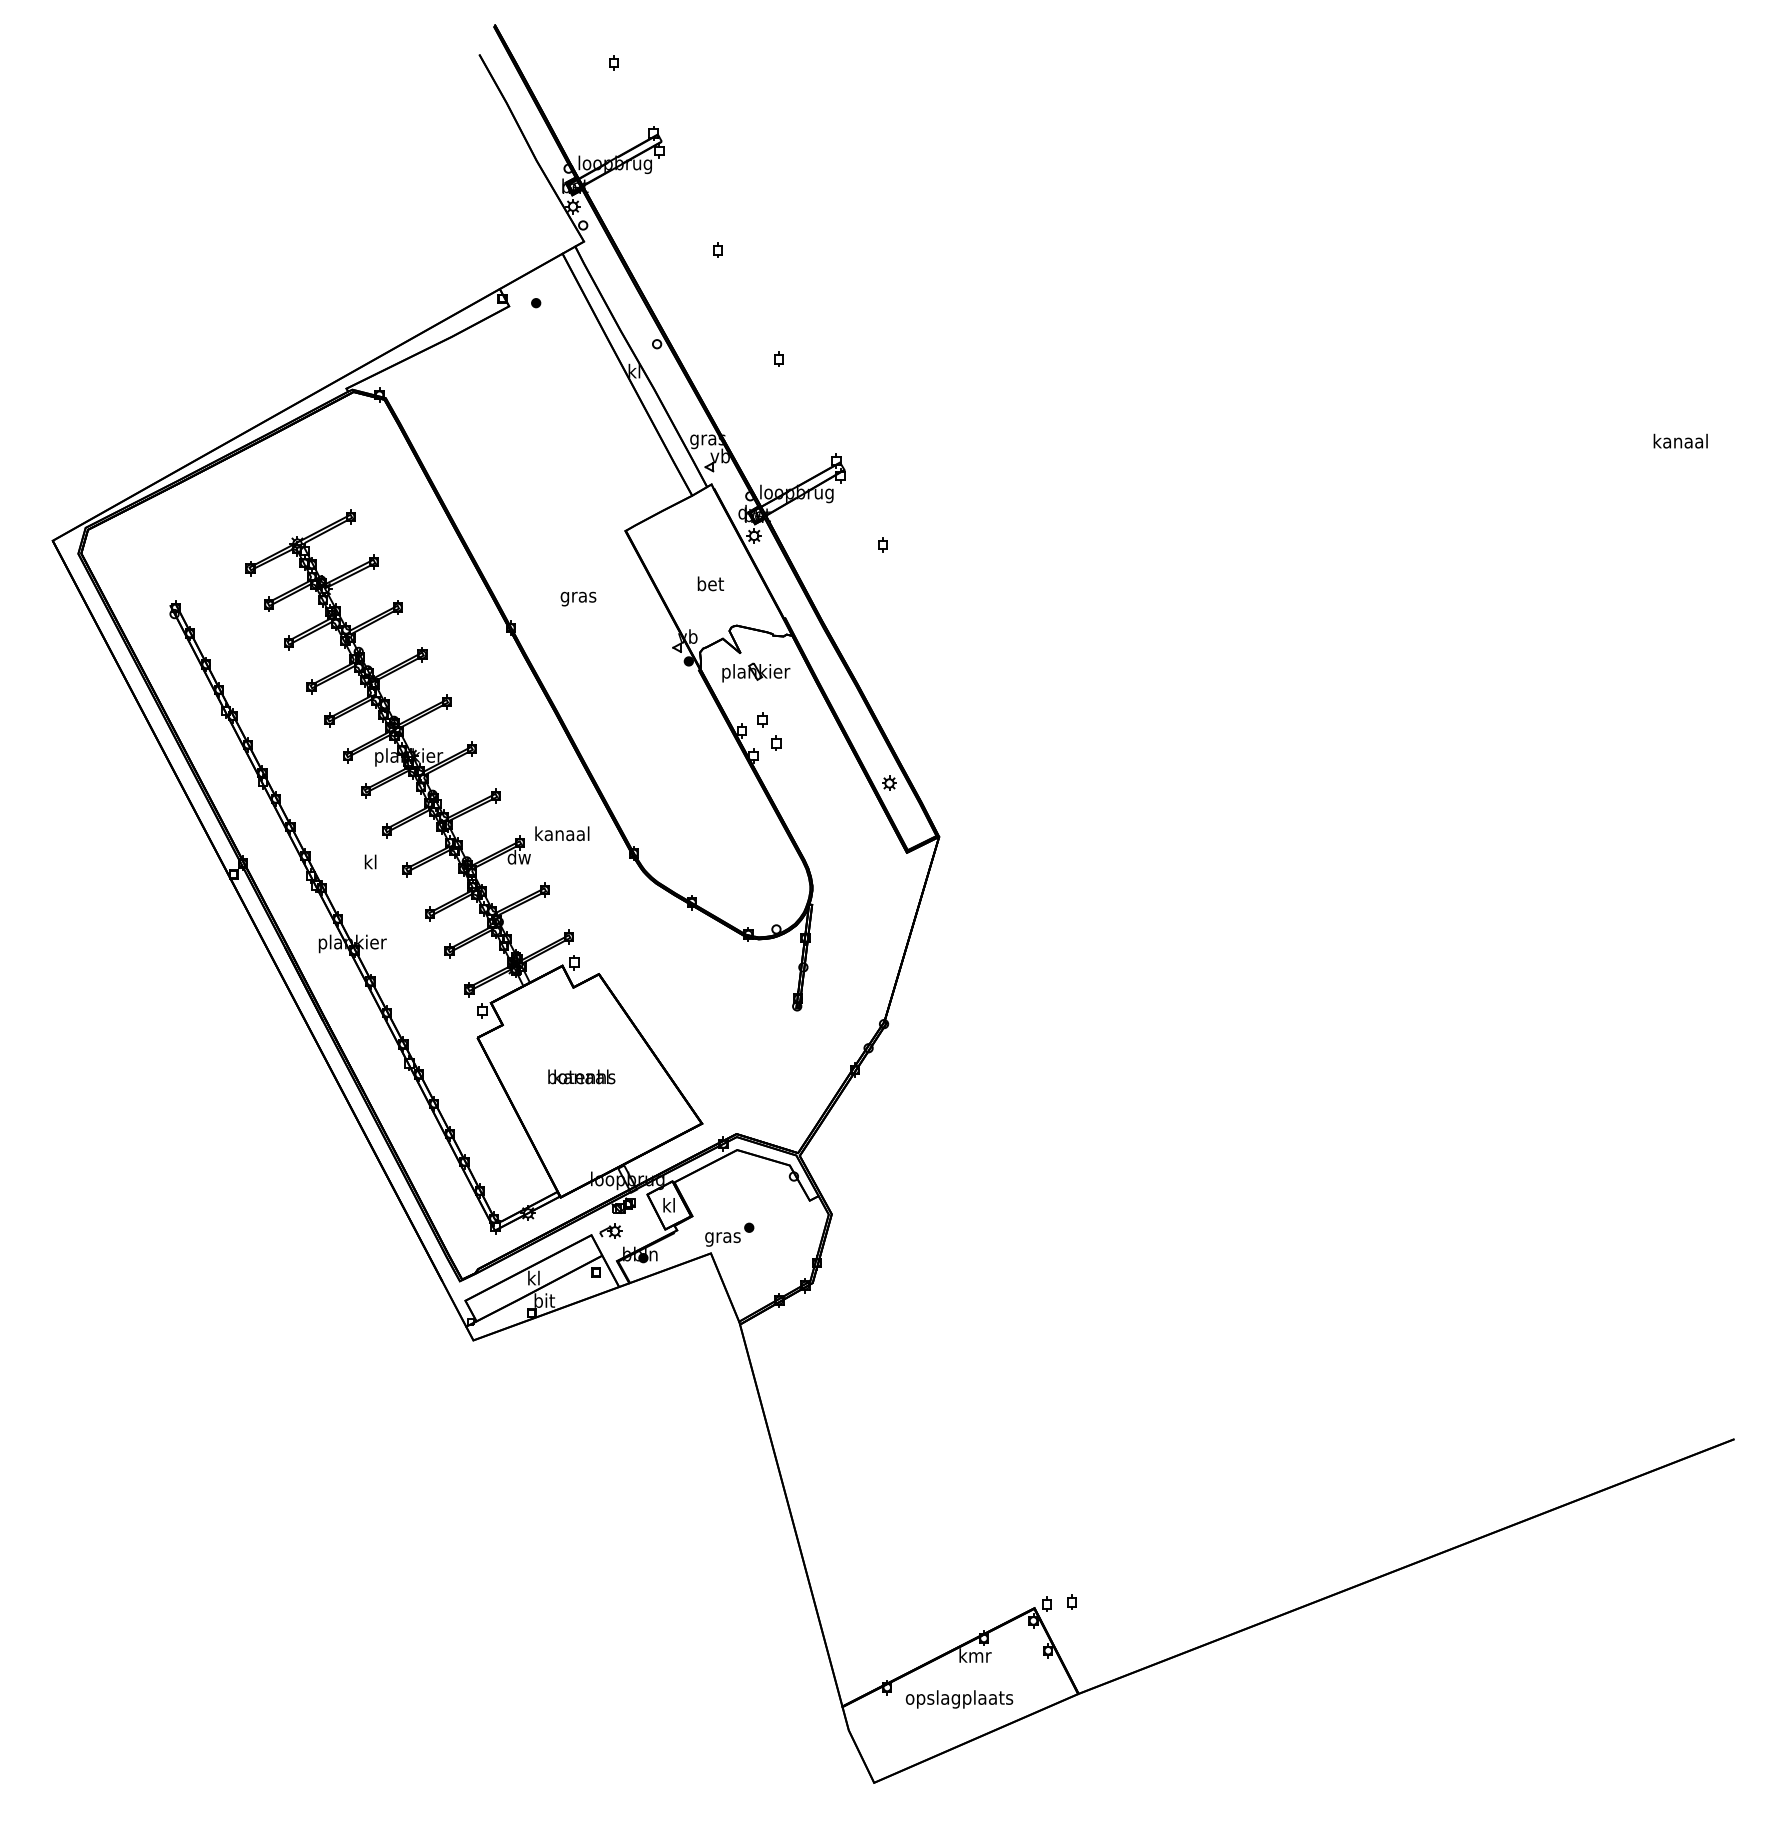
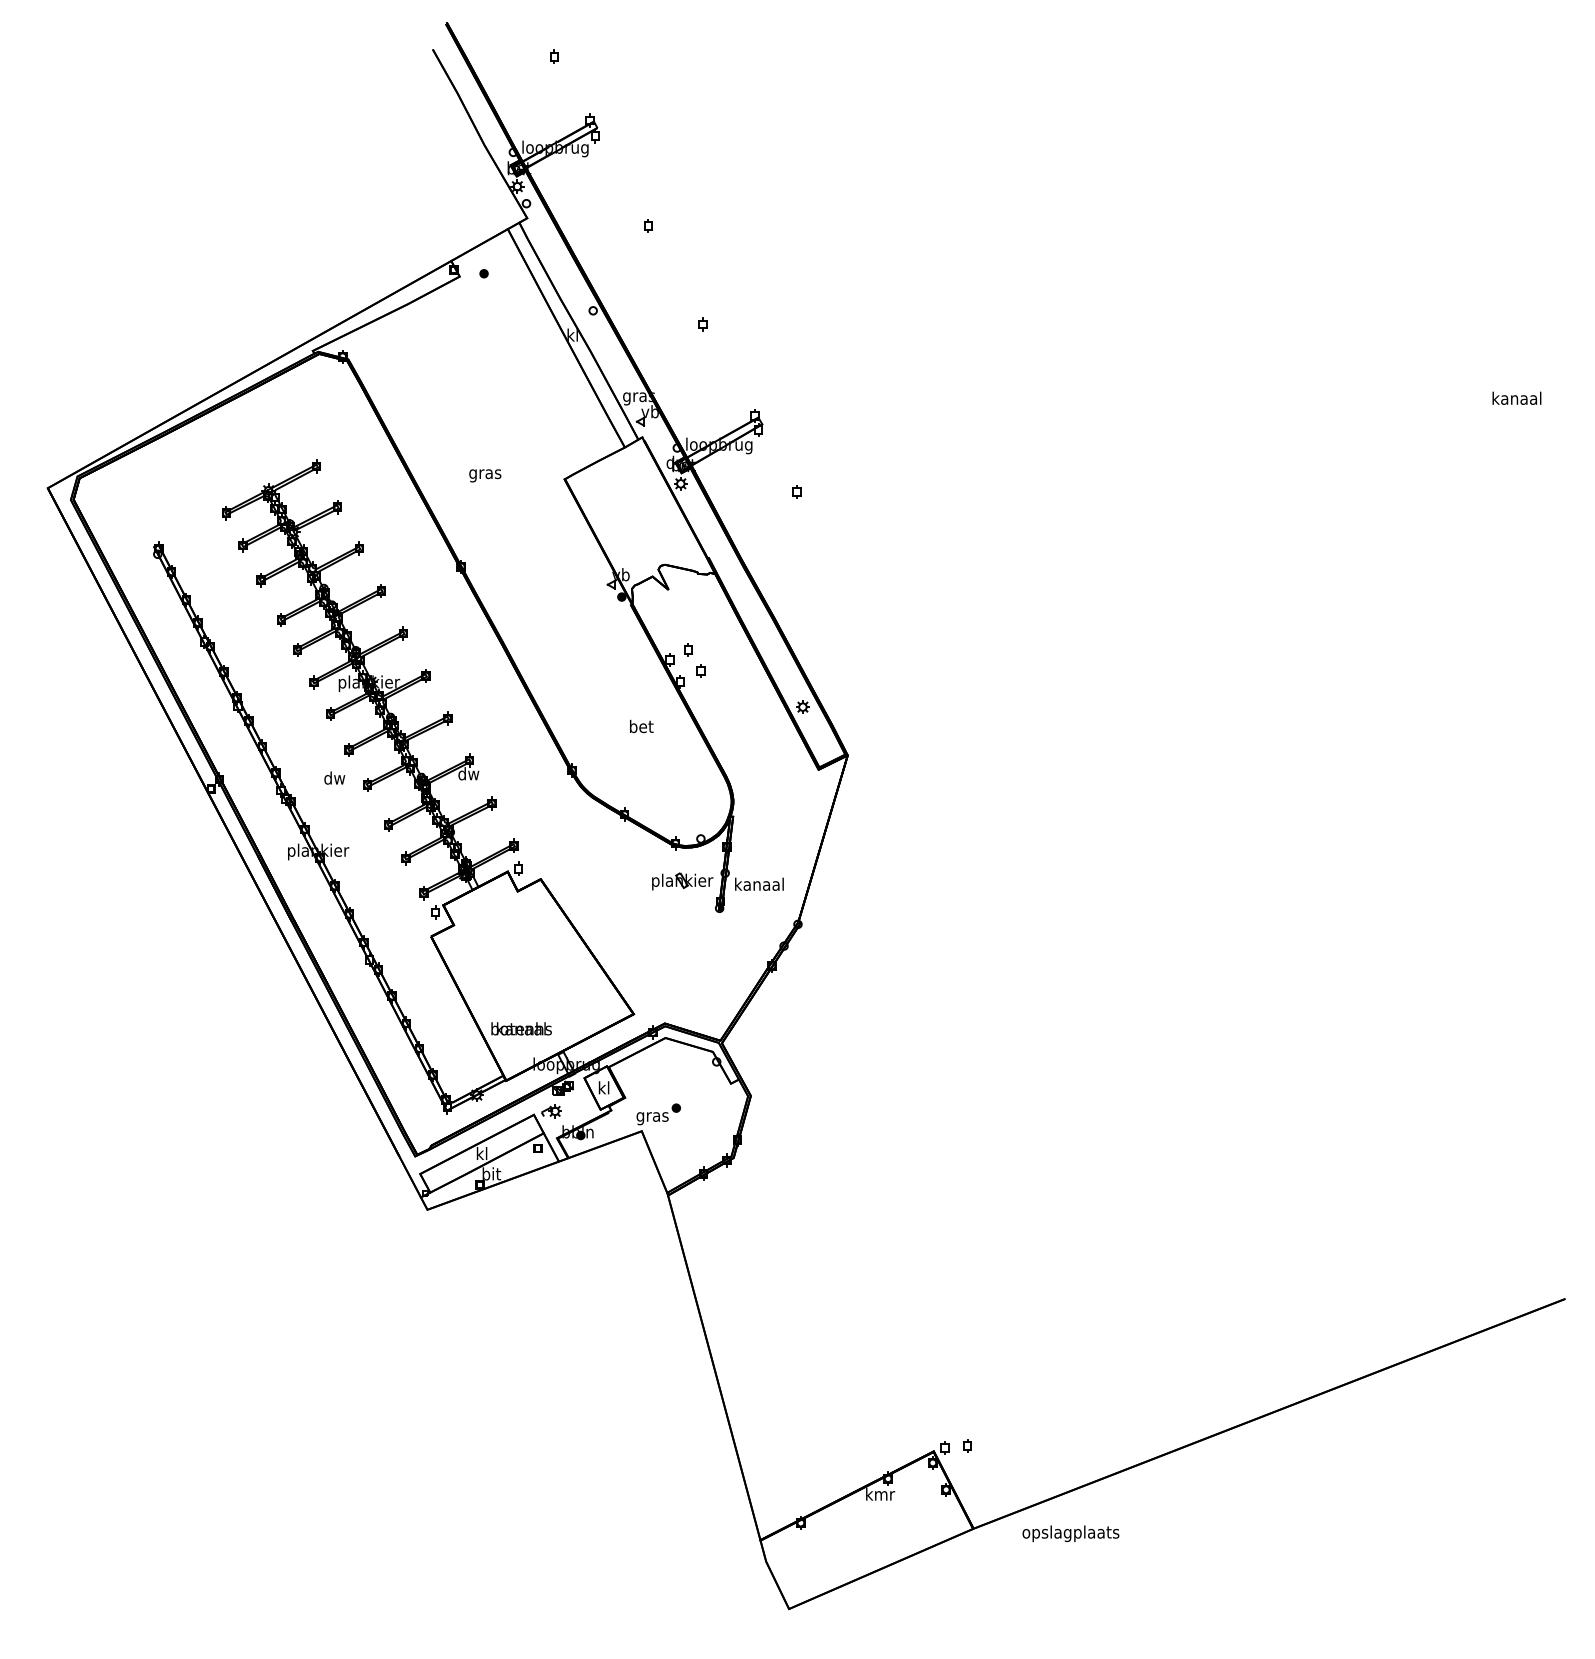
text: (710, 583) -> (641, 726), moved
text: (578, 598) -> (485, 475), moved
part: (756, 672) -> (682, 881), moved
text: (562, 833) -> (759, 884), moved
text: (370, 861) -> (334, 777), kl -> dw
text: (581, 1076) -> (521, 1028), moved
text: (959, 1699) -> (1070, 1533), moved

